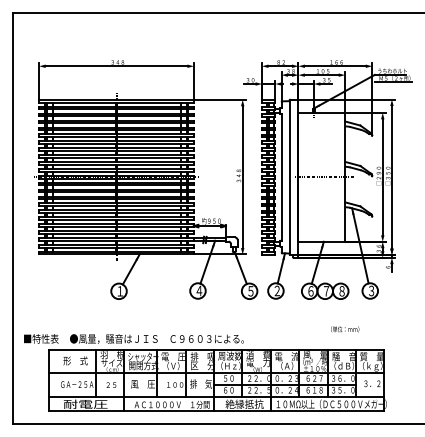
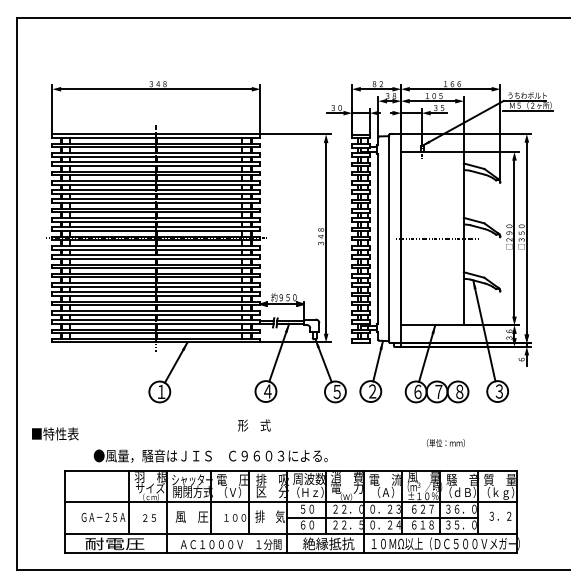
text: (344, 329) -> (445, 443), moved
text: (41, 338) -> (55, 433), moved
text: (75, 360) -> (254, 425), moved

